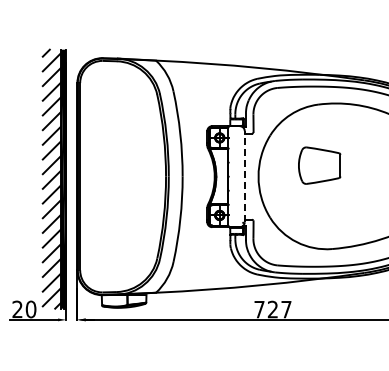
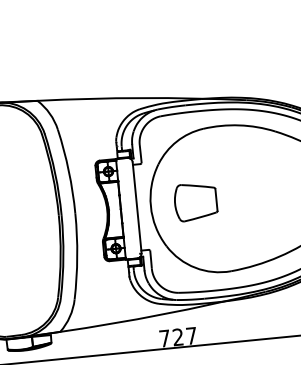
part: (319, 165) -> (195, 201), moved
line: (244, 176) -> (136, 207), dashed -> solid

